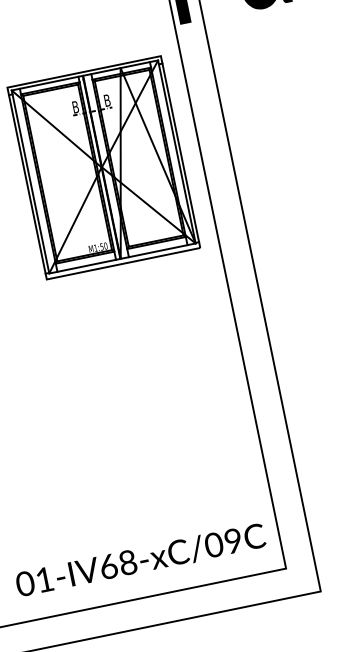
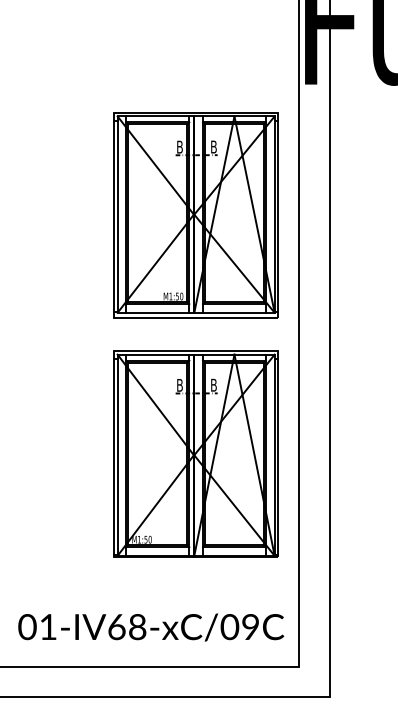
part: (148, 389) -> (195, 453), added

